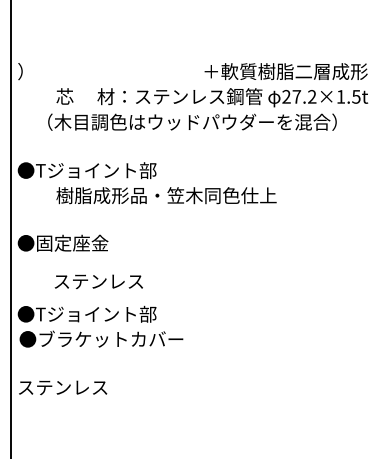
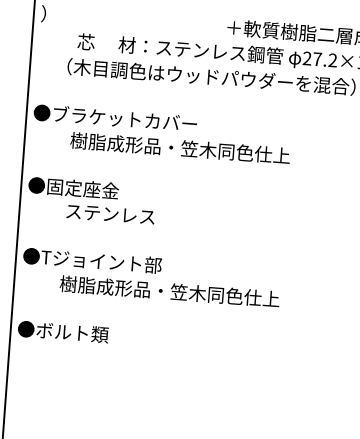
text: (108, 170) -> (124, 118), ●Tジョイント部 -> ●ブラケットカバー
text: (98, 281) -> (110, 214), moved
text: (147, 338) -> (150, 289), ●ブラケットカバー -> 樹脂成形品・笠木同色仕上
text: (62, 387) -> (62, 331), ステンレス -> ●ボルト類

